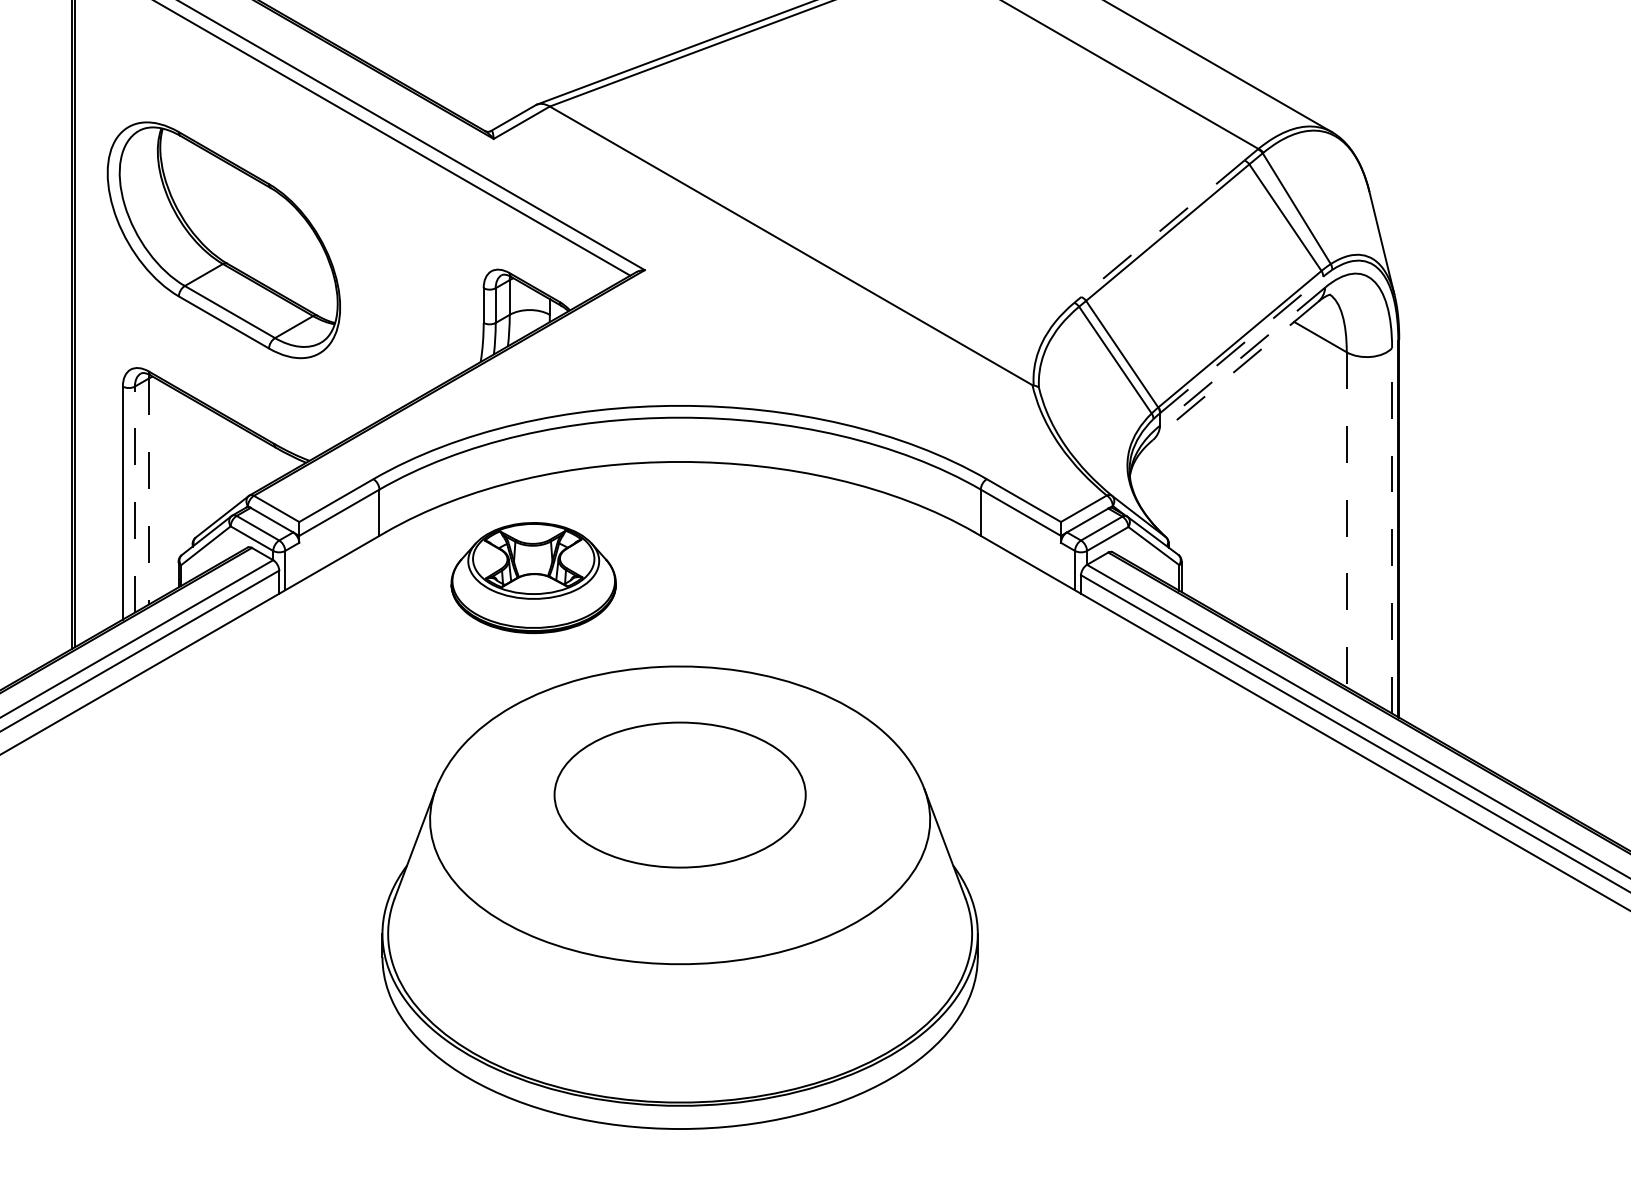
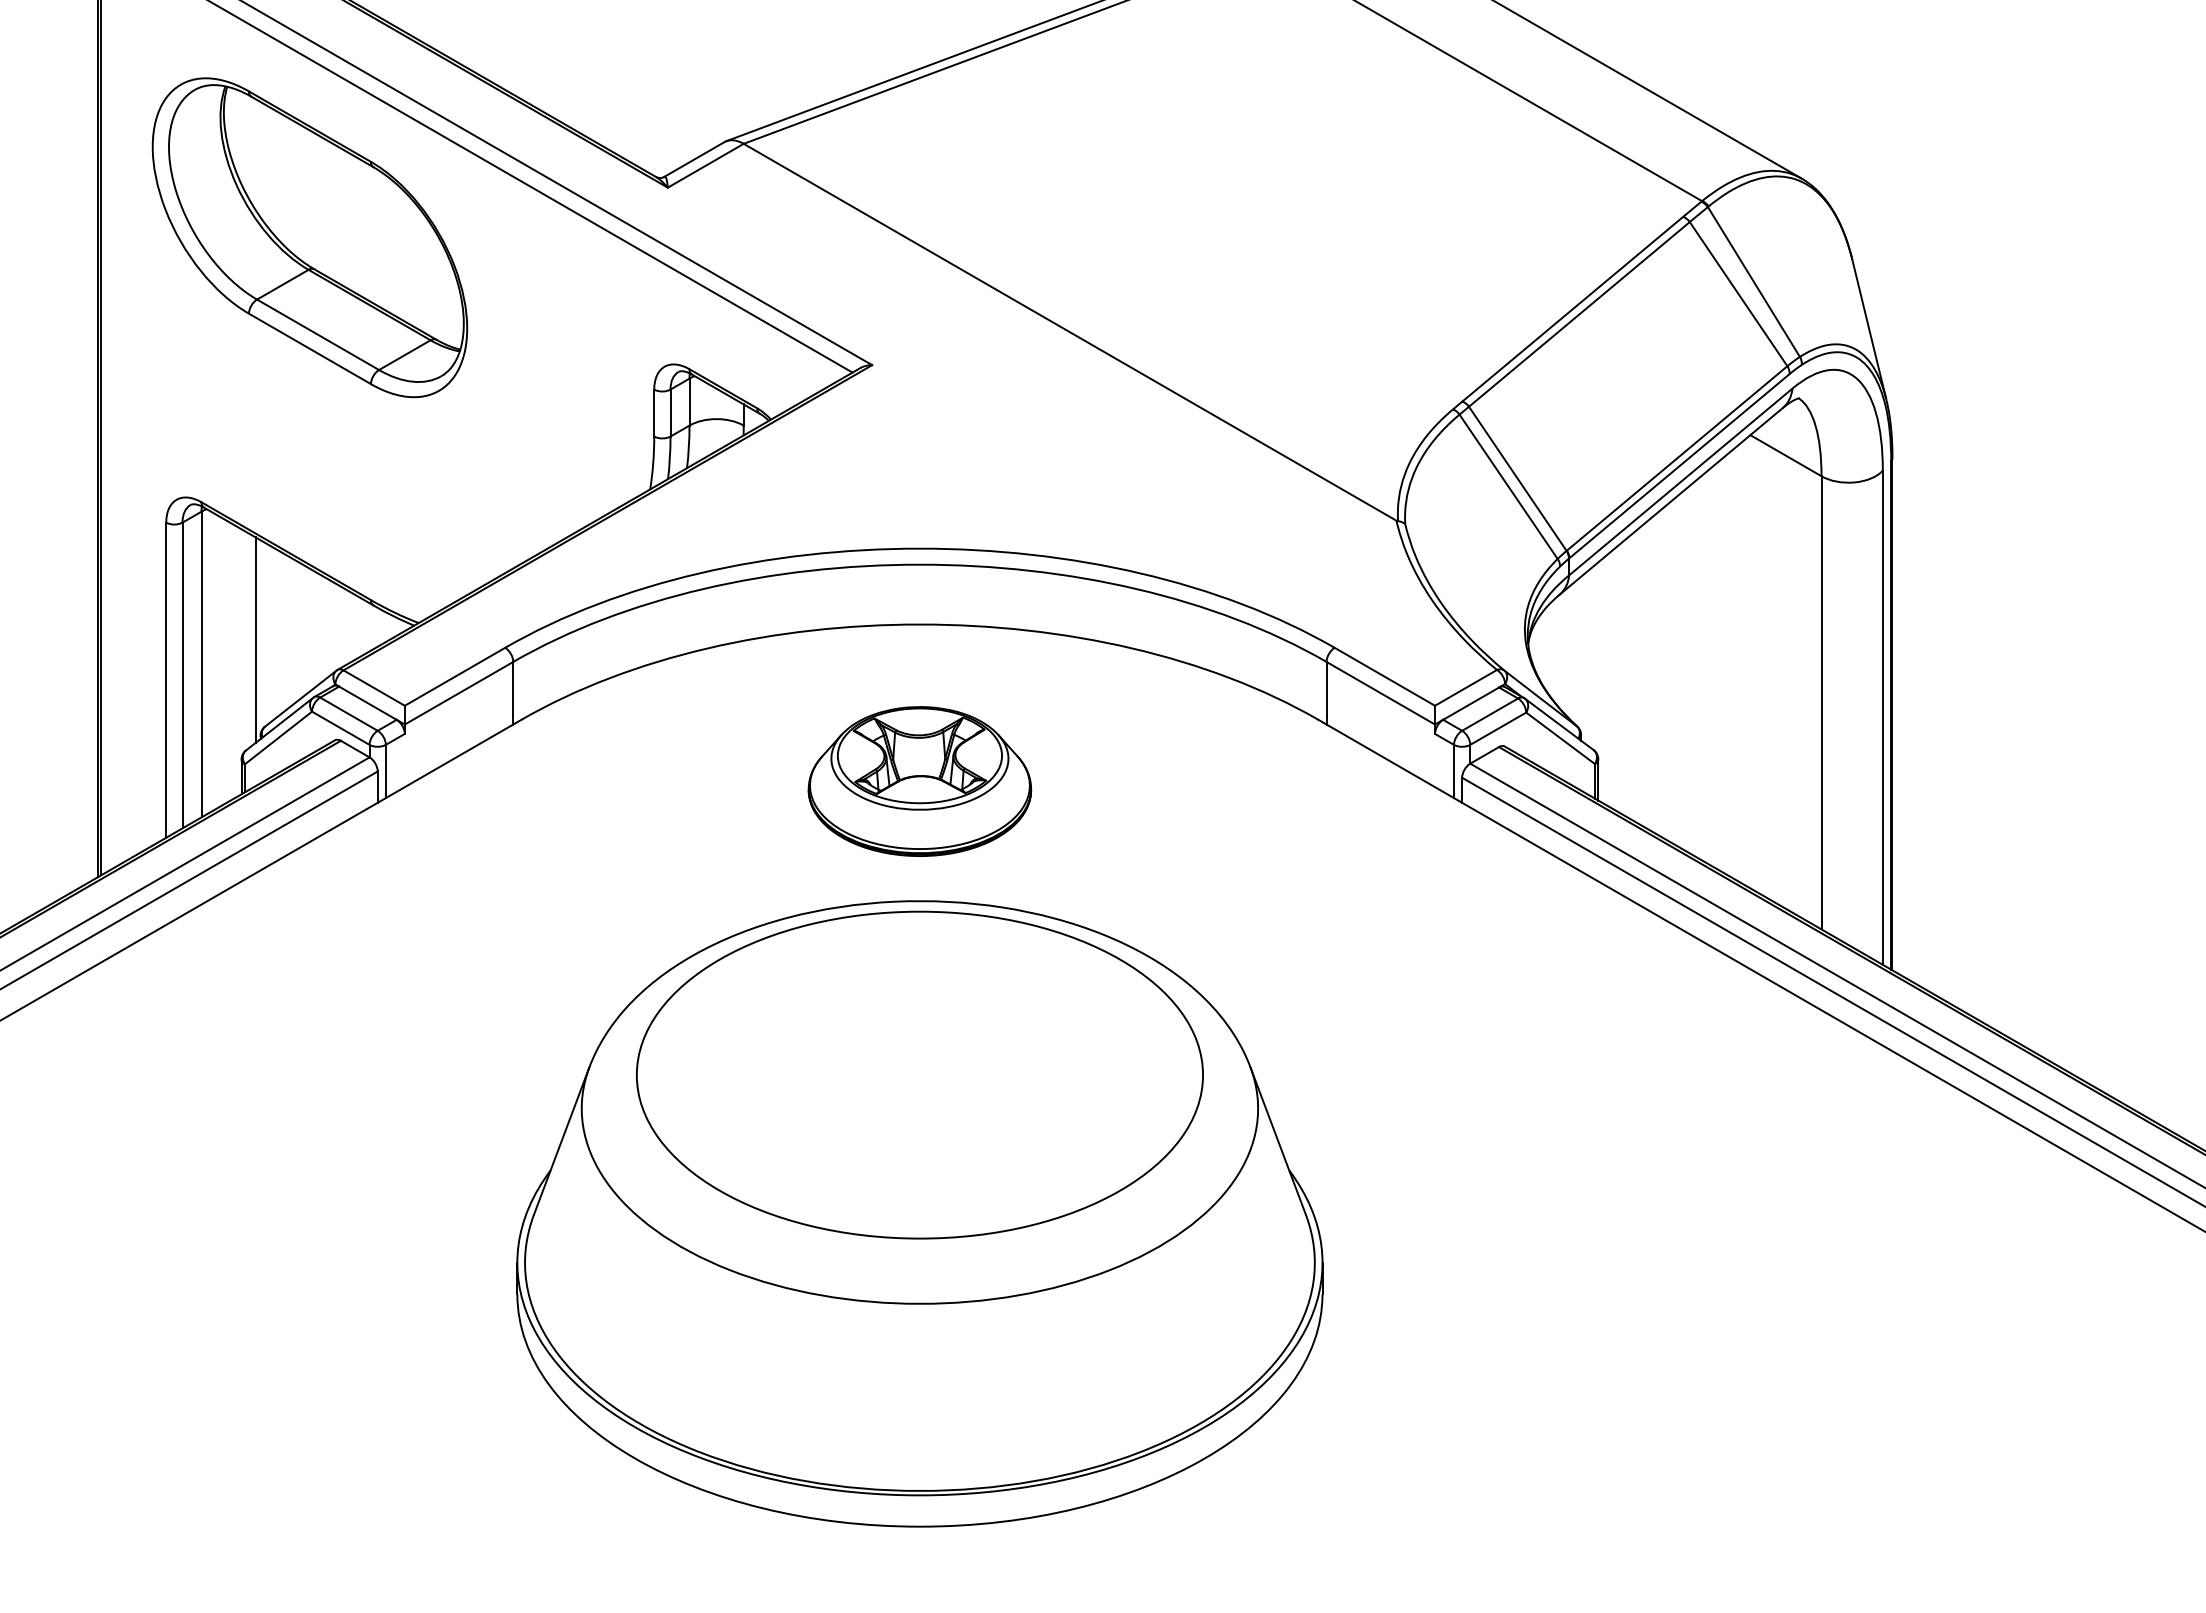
line: (1162, 229) -> (1572, 309), dashed -> solid
part: (223, 240) -> (309, 237), moved
line: (1241, 345) -> (1679, 466), dashed -> solid
line: (1242, 356) -> (1680, 482), dashed -> solid
line: (1235, 370) -> (1671, 501), dashed -> solid
line: (188, 473) -> (255, 639), added
line: (148, 491) -> (201, 664), dashed -> solid
line: (134, 499) -> (182, 675), dashed -> solid
line: (1346, 519) -> (1821, 702), dashed -> solid
line: (1391, 530) -> (1882, 717), dashed -> solid
part: (533, 578) -> (919, 781), moved
part: (679, 794) -> (919, 1074), size x1.67

